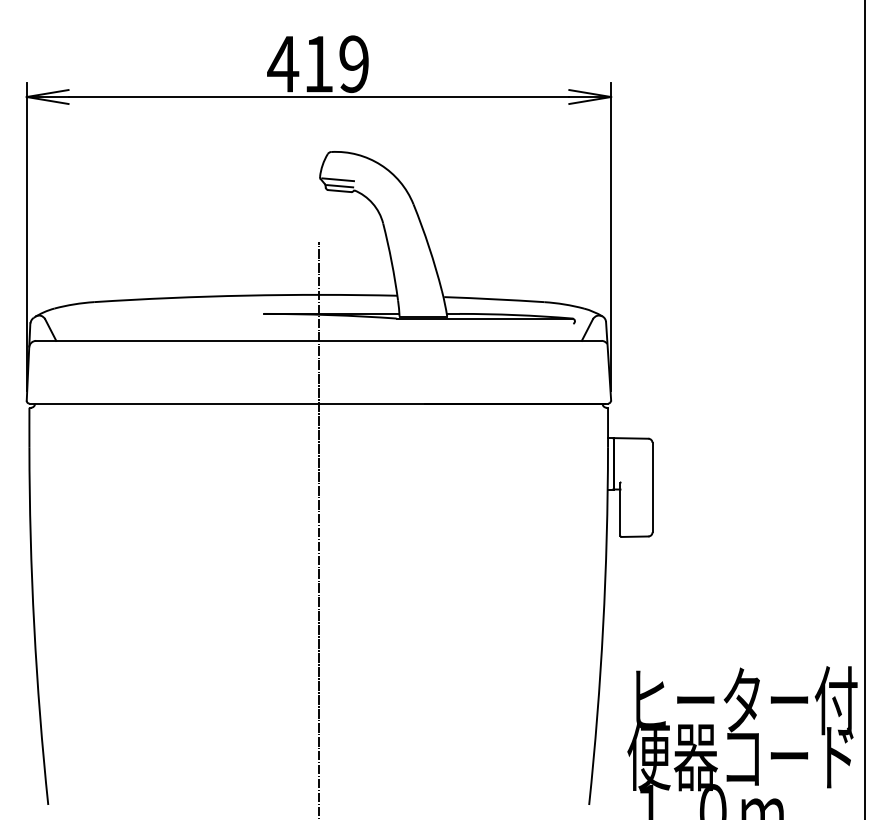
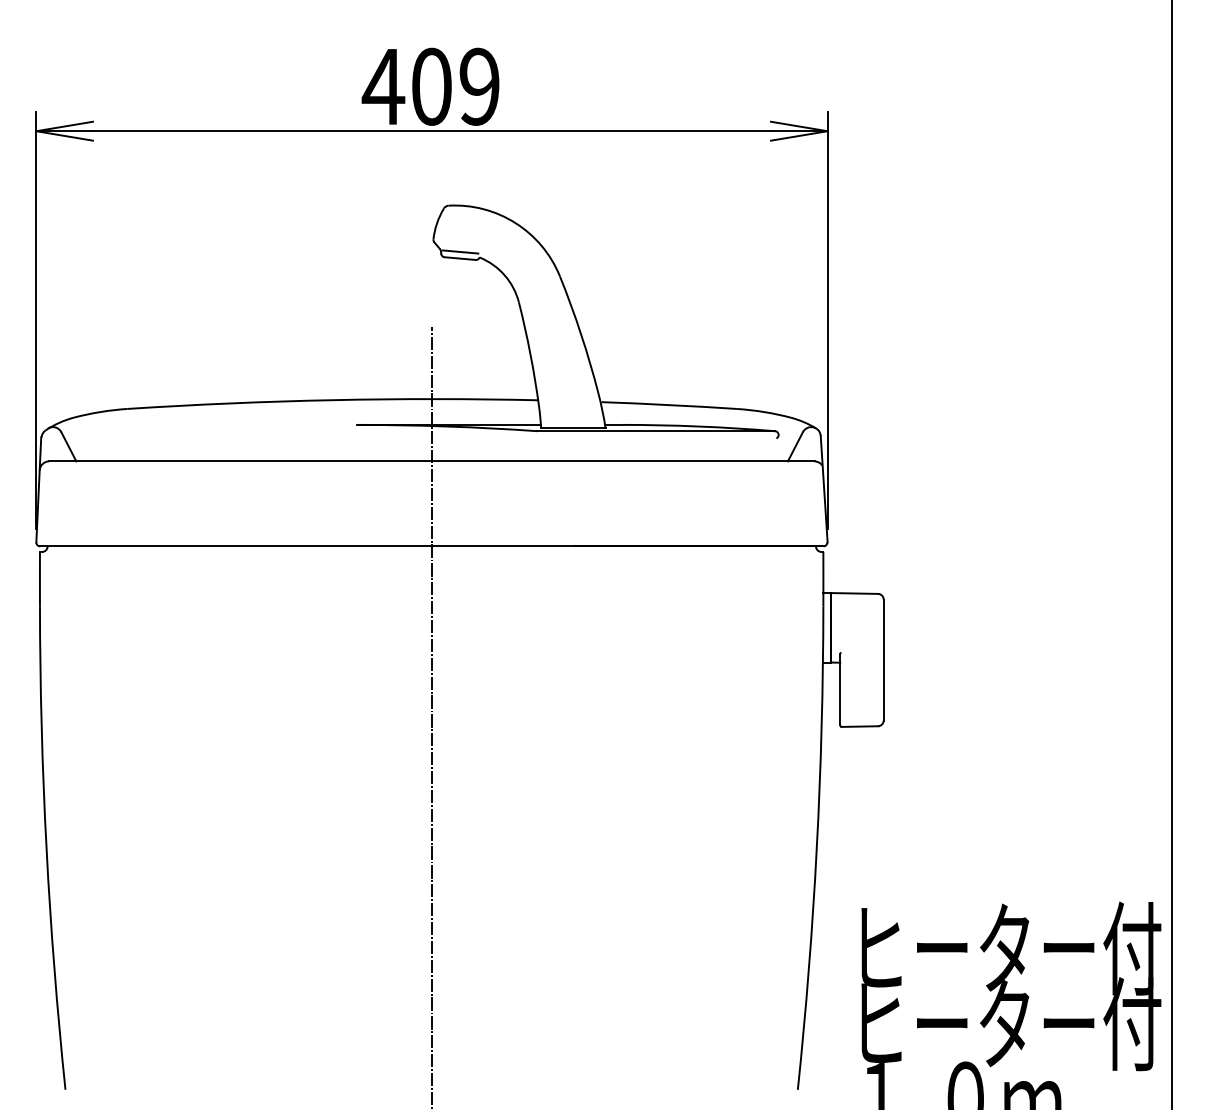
text: (318, 64) -> (431, 87), 419 -> 409
line: (338, 179) -> (458, 242), removed
text: (742, 756) -> (1005, 1024), 便器コード -> ヒーター付

